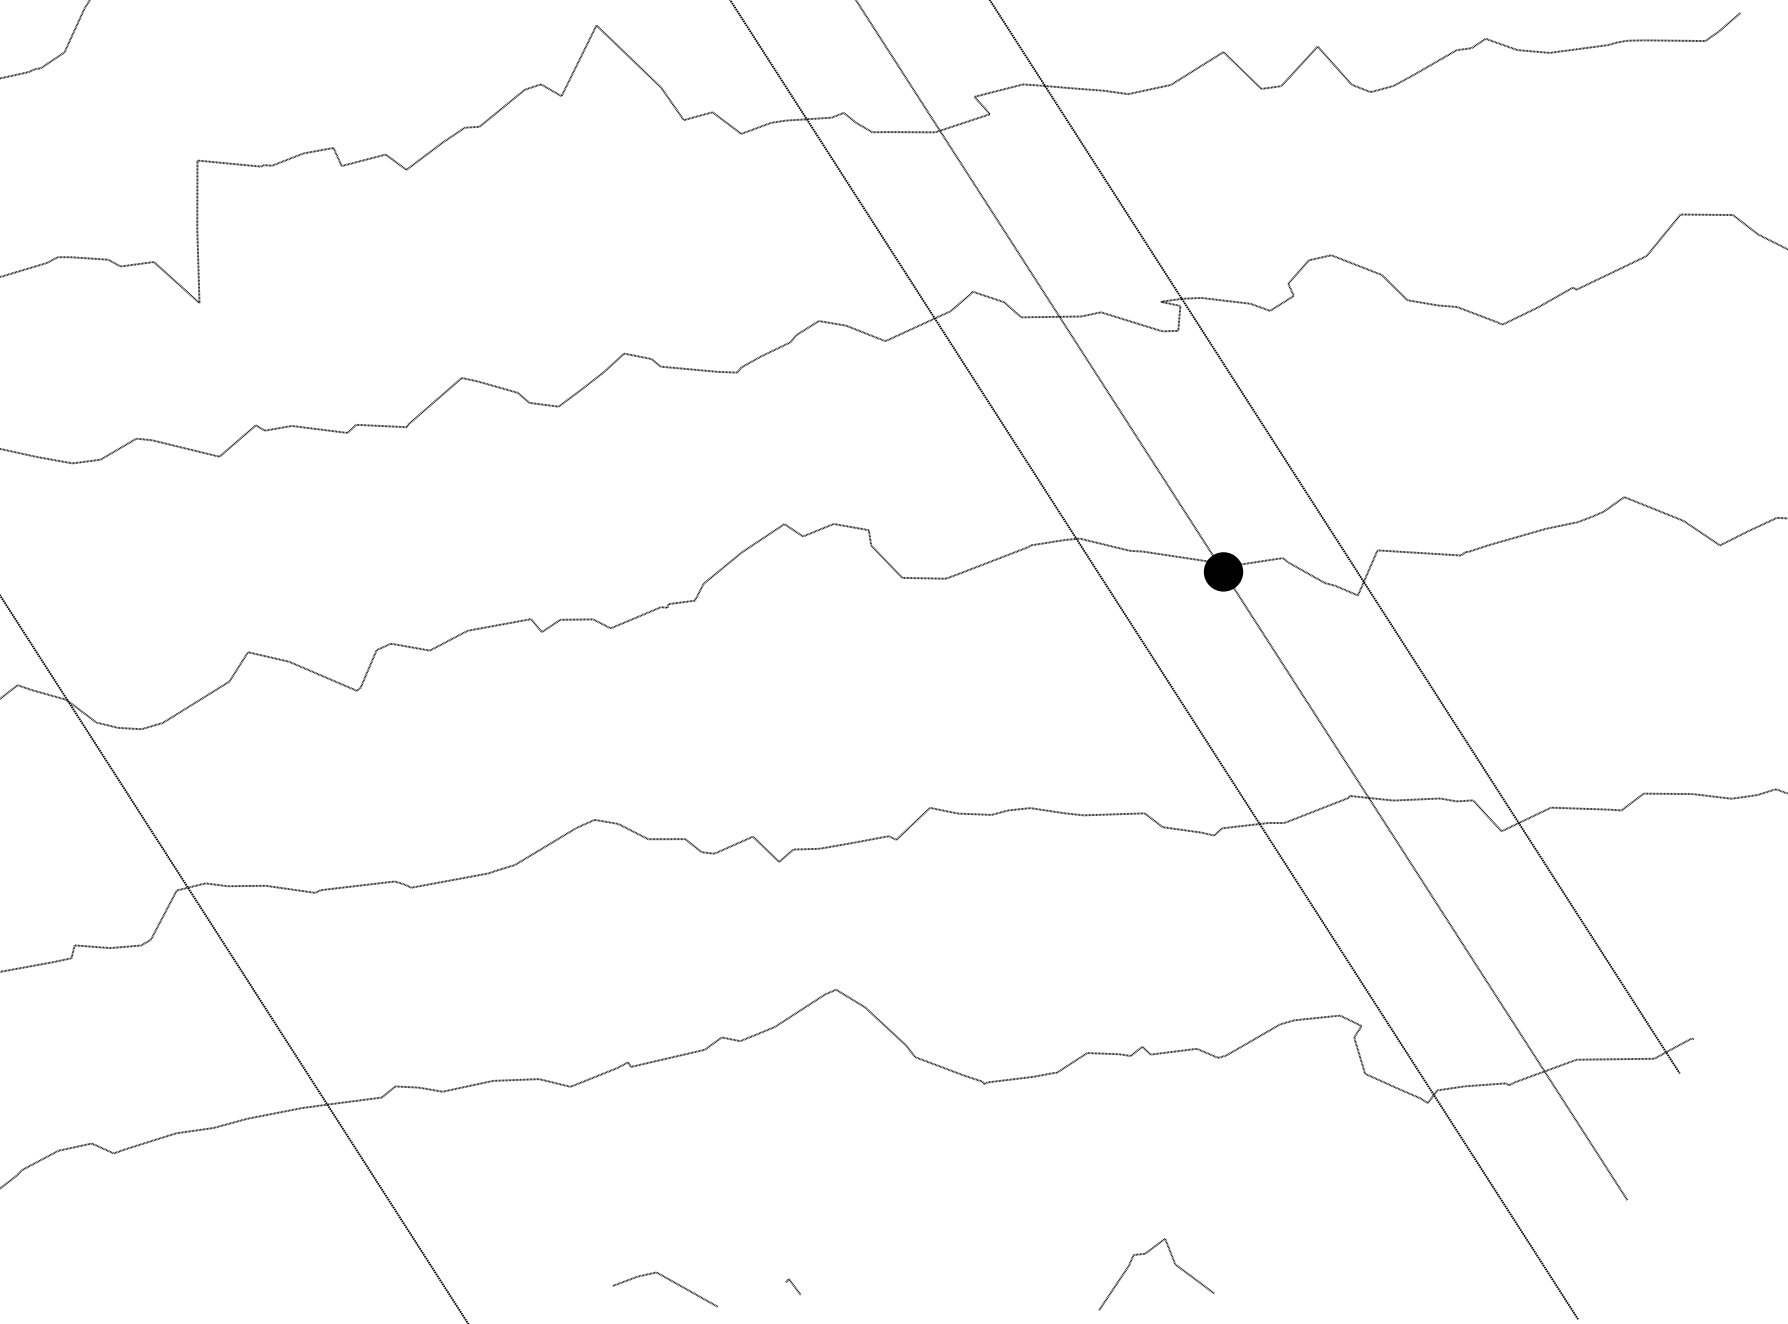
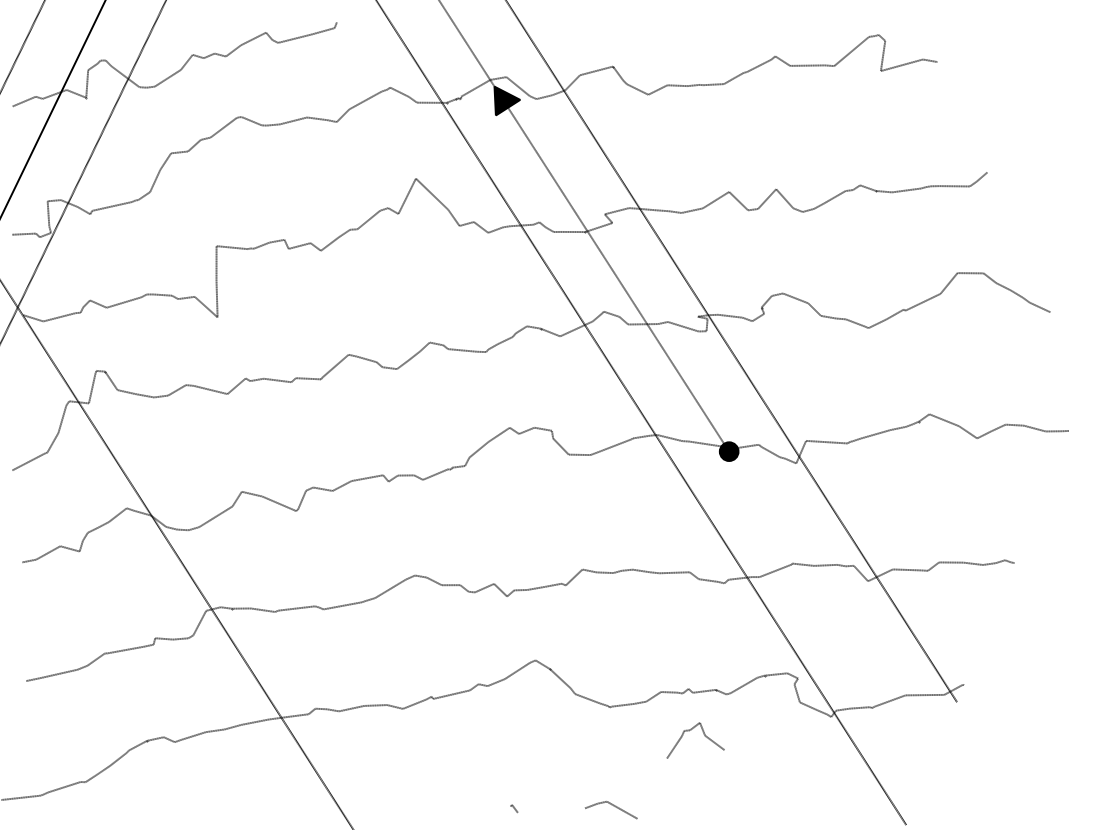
line: (1424, 885) -> (829, 608), removed
curve: (1174, 1266) -> (704, 736), moved
line: (669, 1282) -> (613, 806), moved

